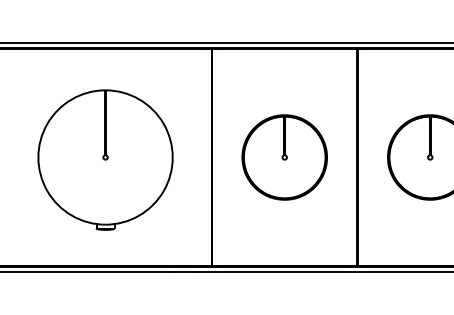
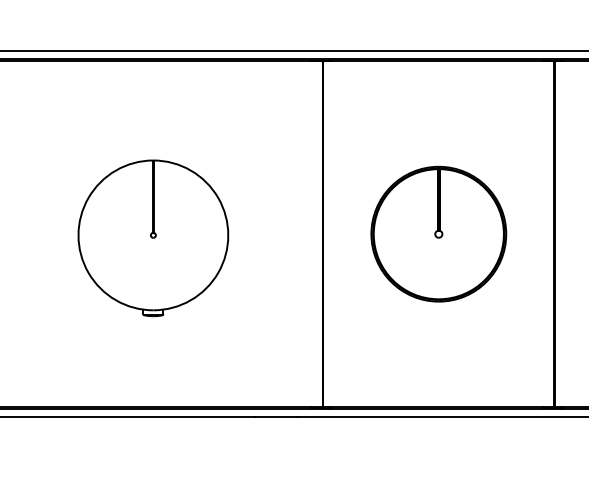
part: (105, 159) -> (153, 237), size x0.7

